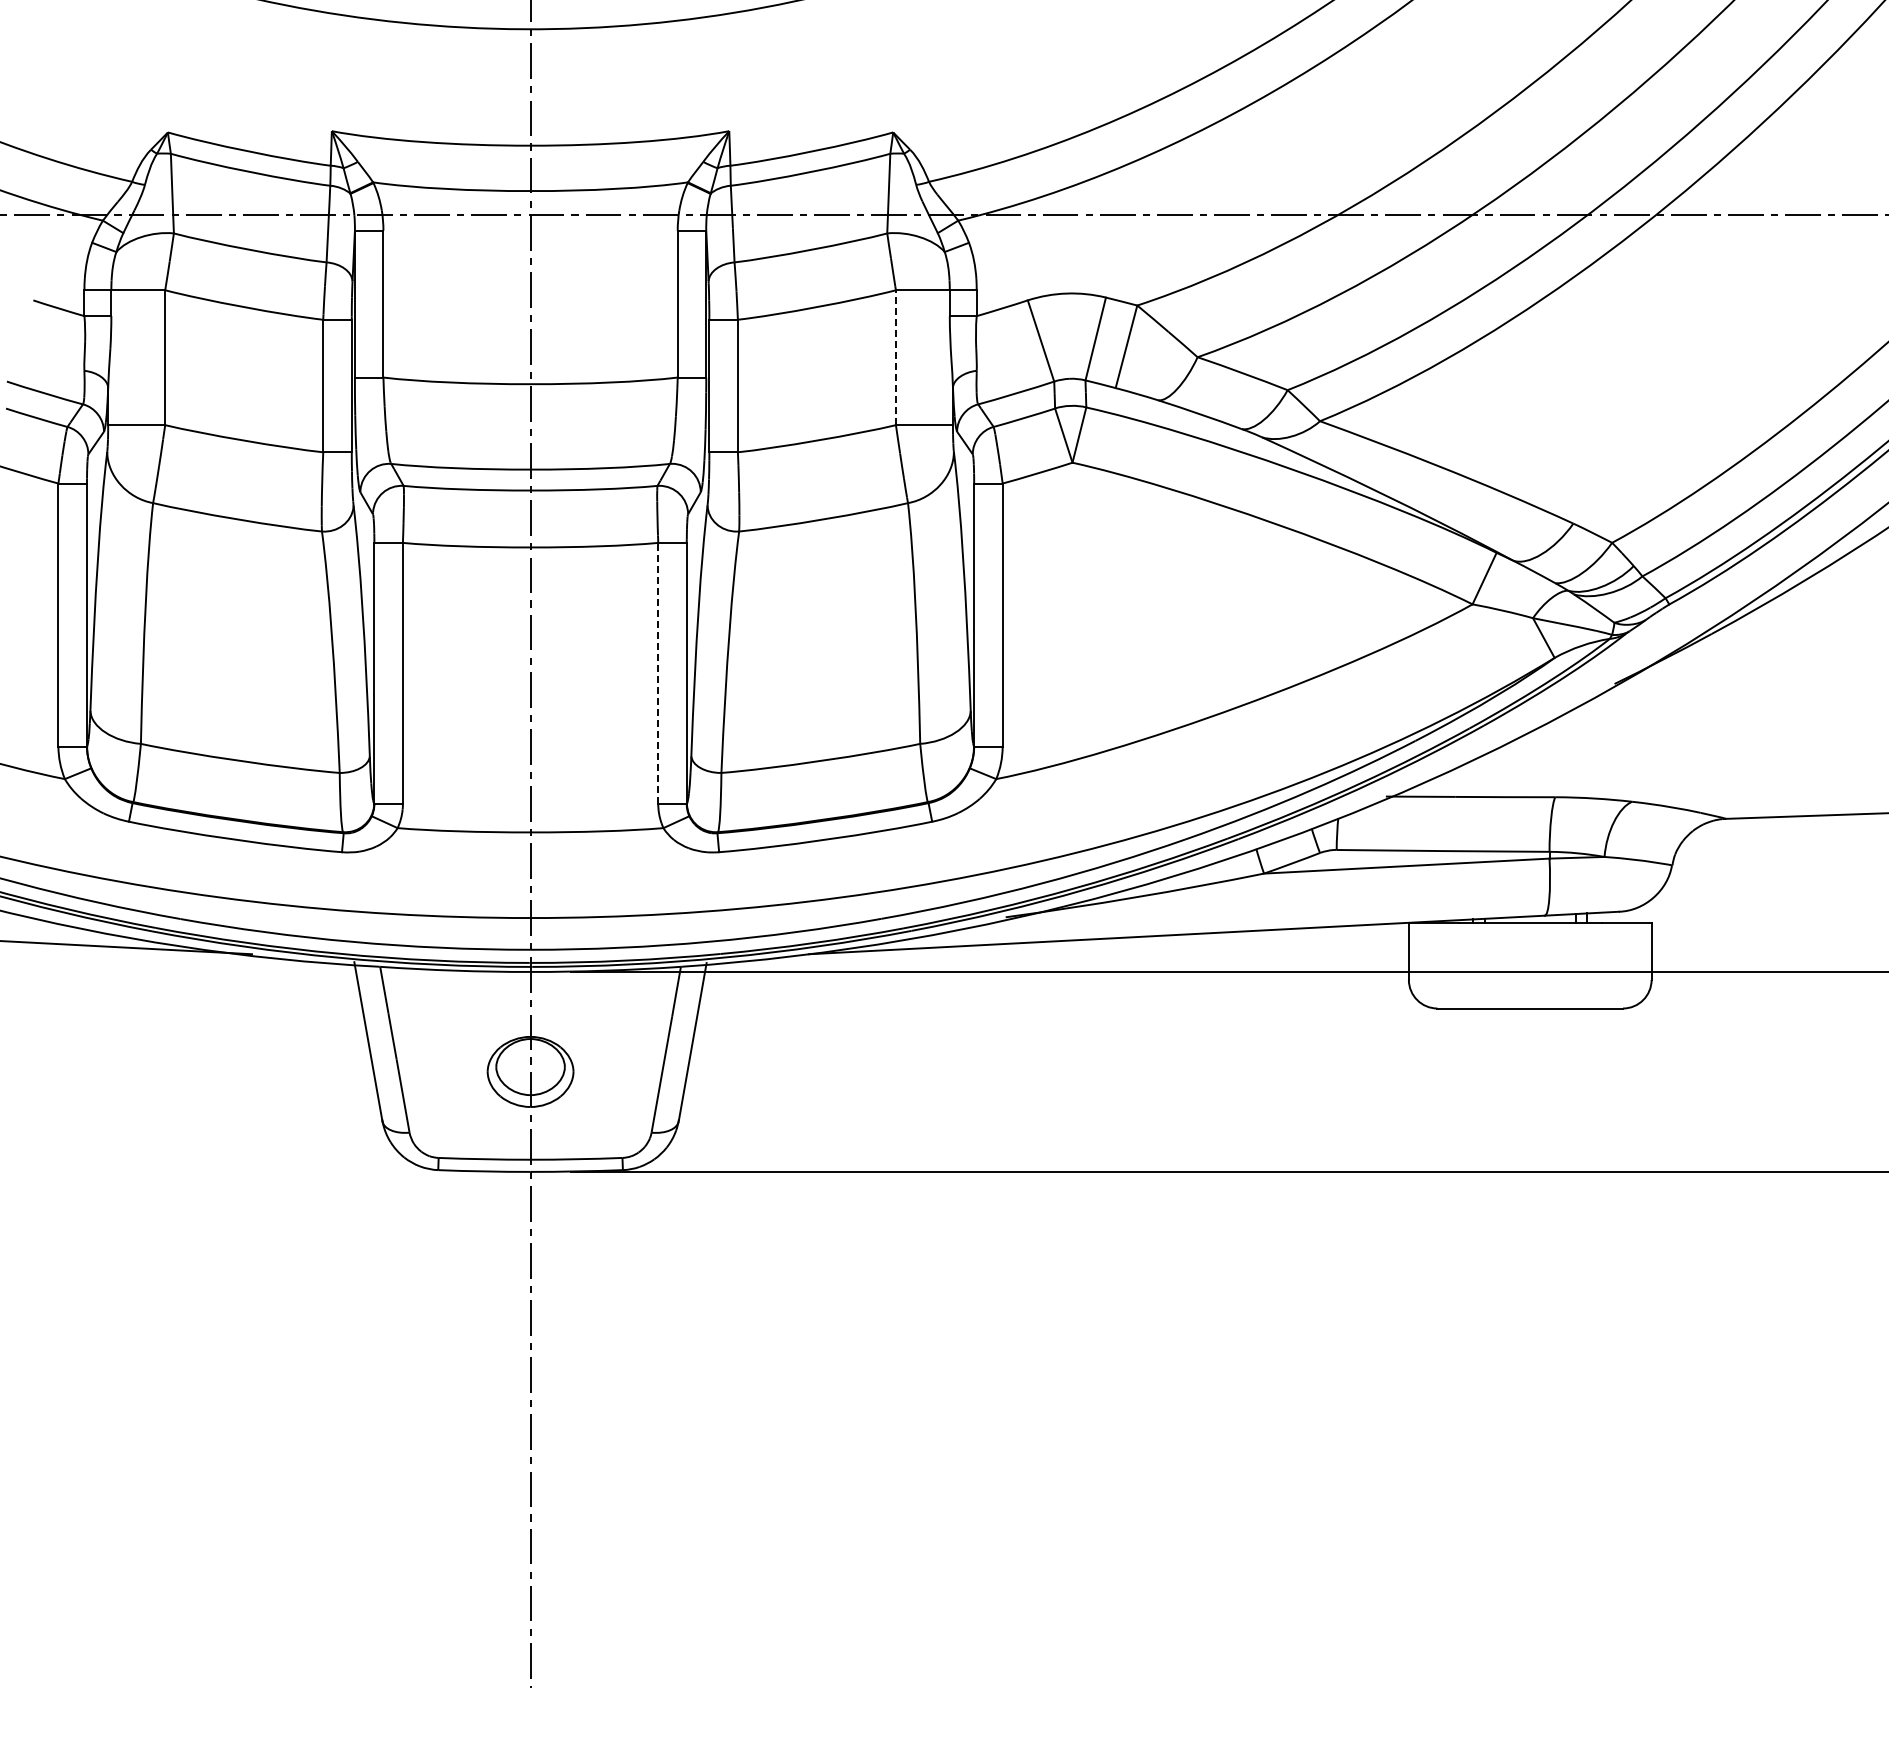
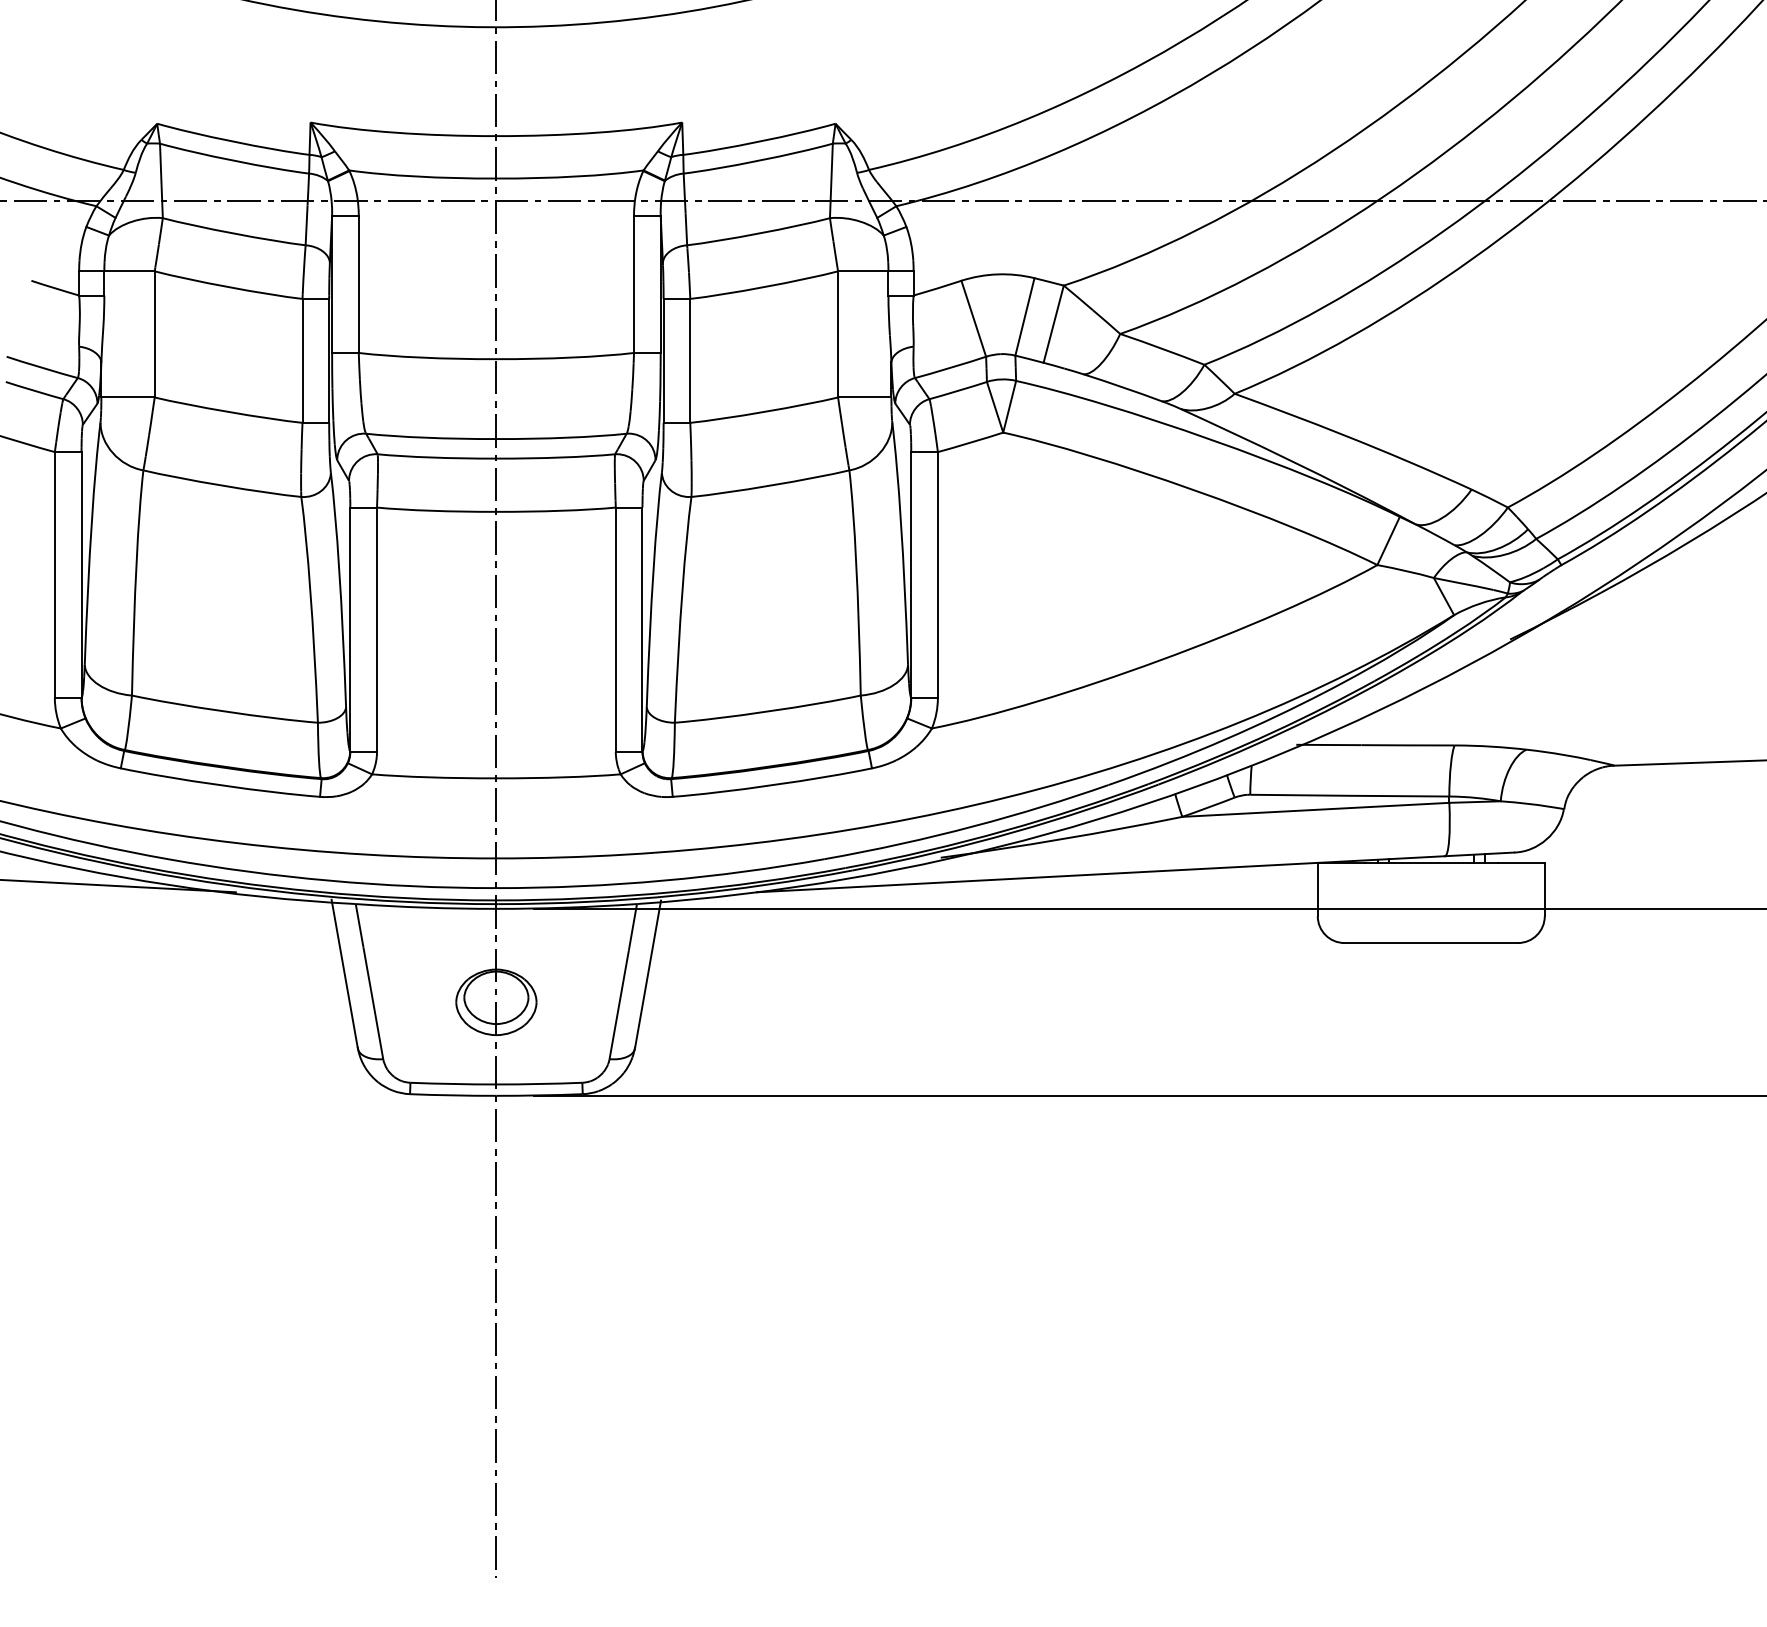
line: (895, 357) -> (837, 334), dashed -> solid
line: (658, 673) -> (616, 629), dashed -> solid

